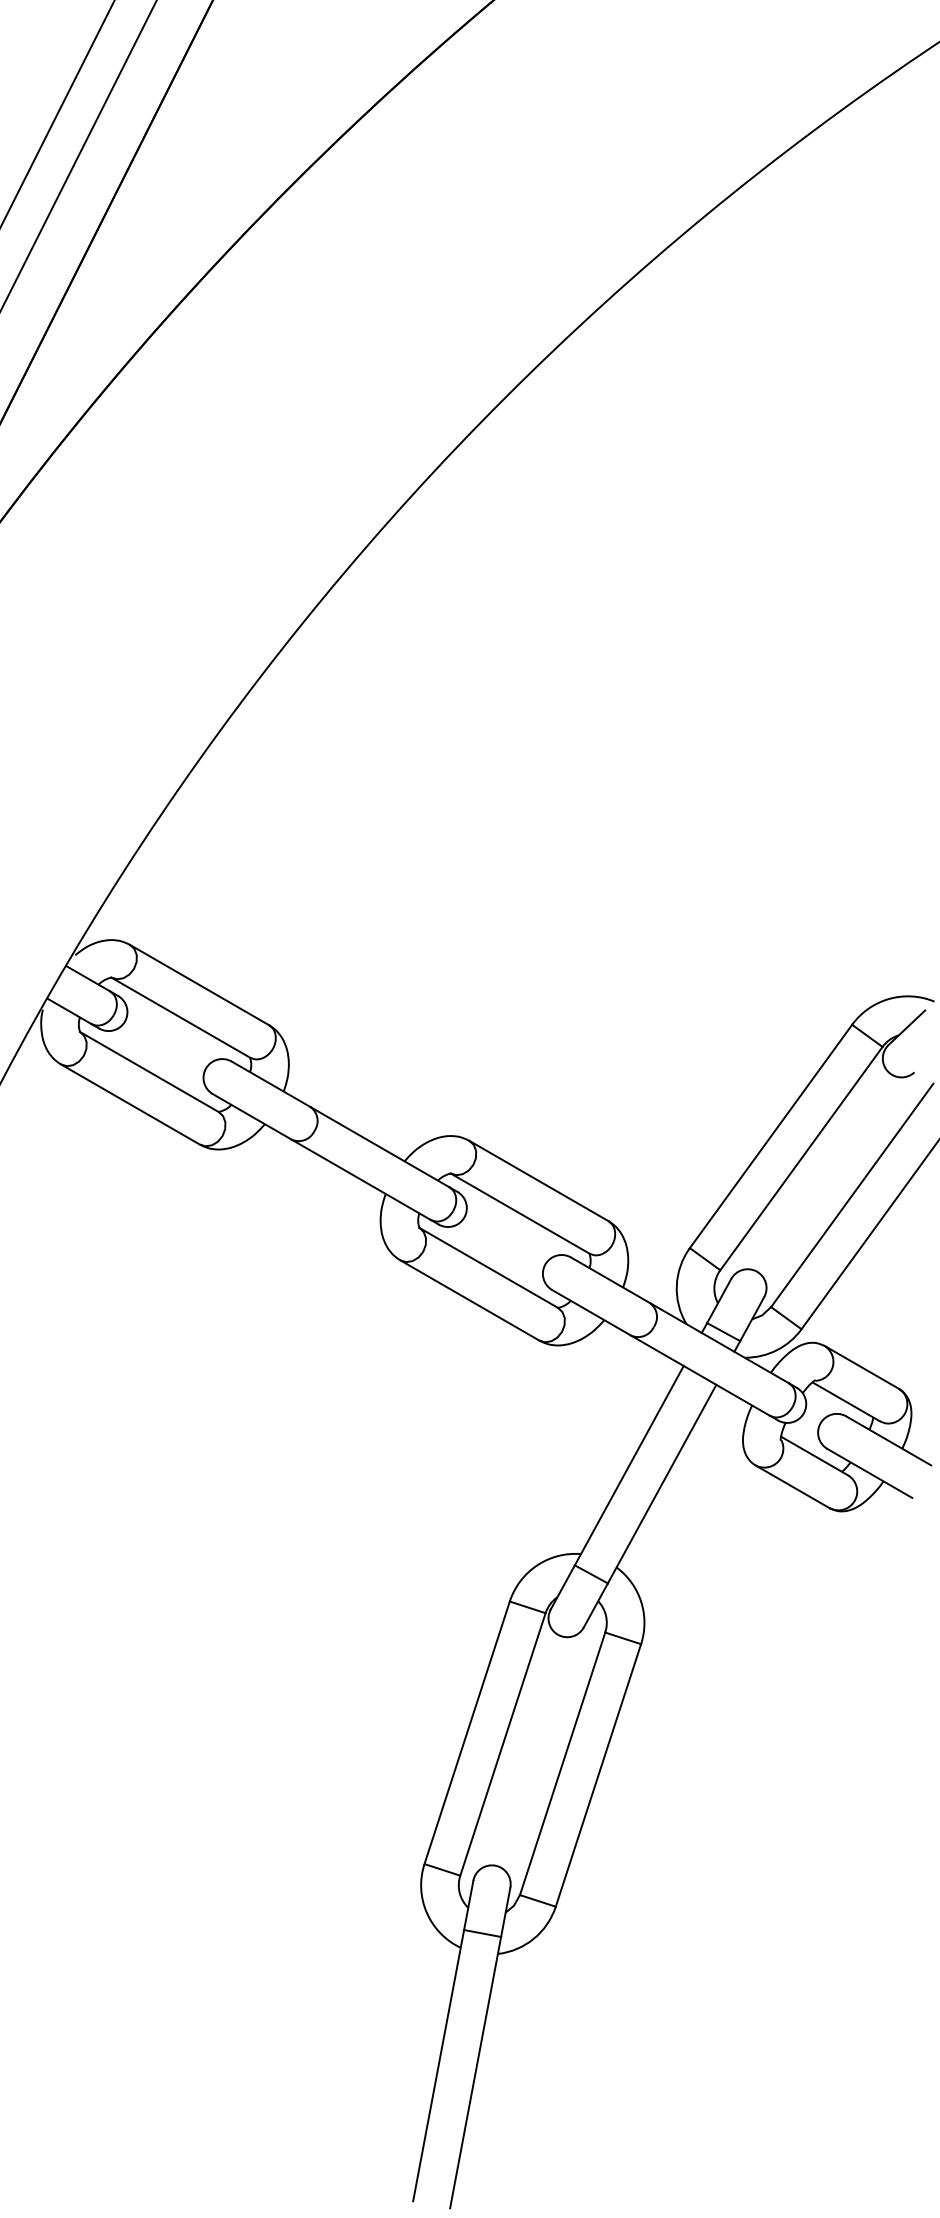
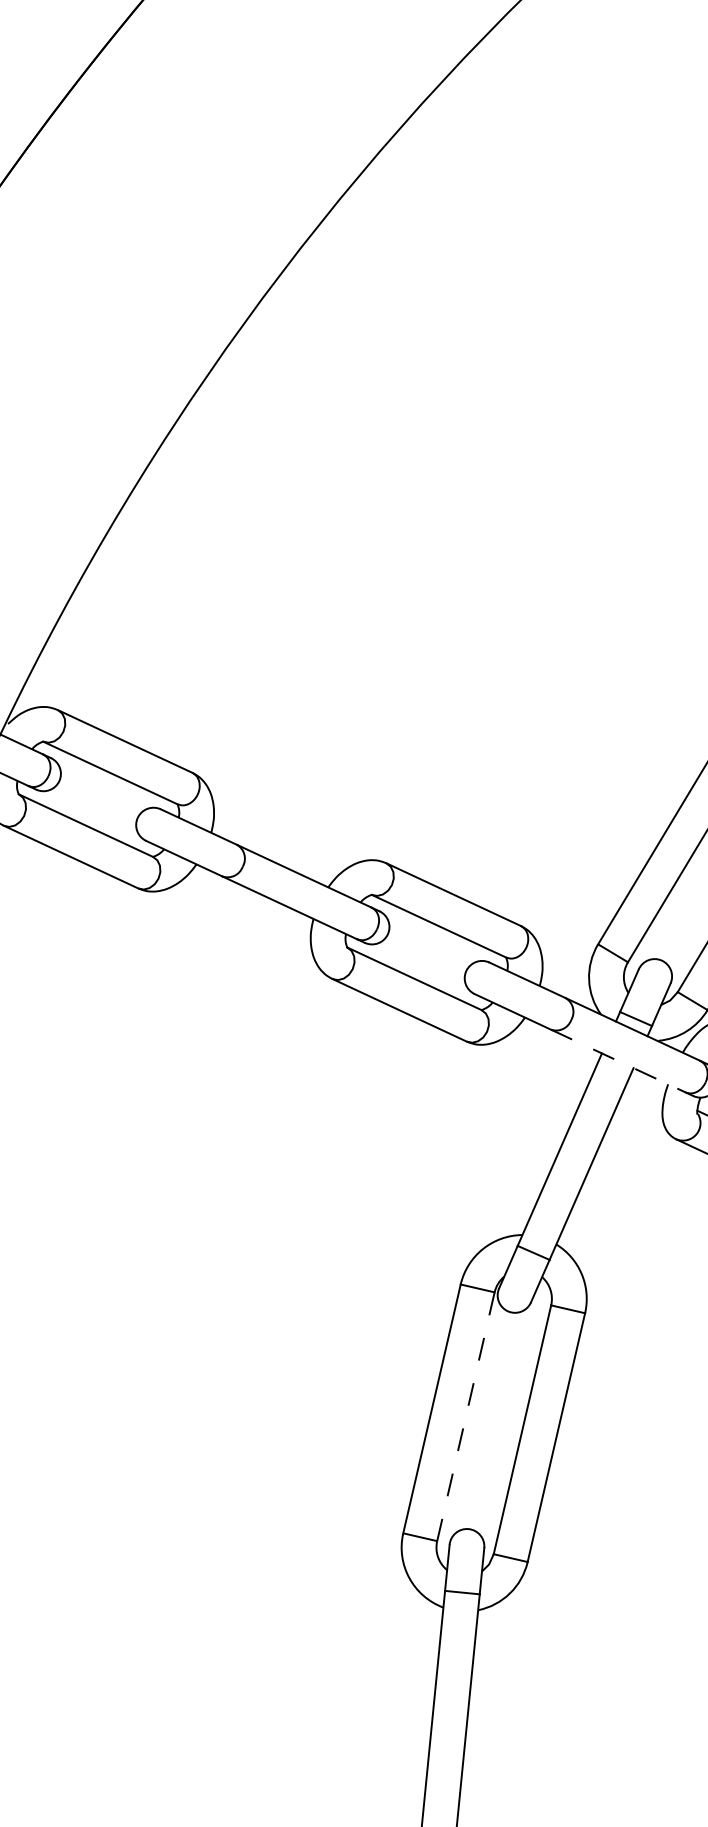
line: (700, 1375) -> (618, 1060), solid -> dashed
line: (503, 1744) -> (466, 1416), solid -> dashed

